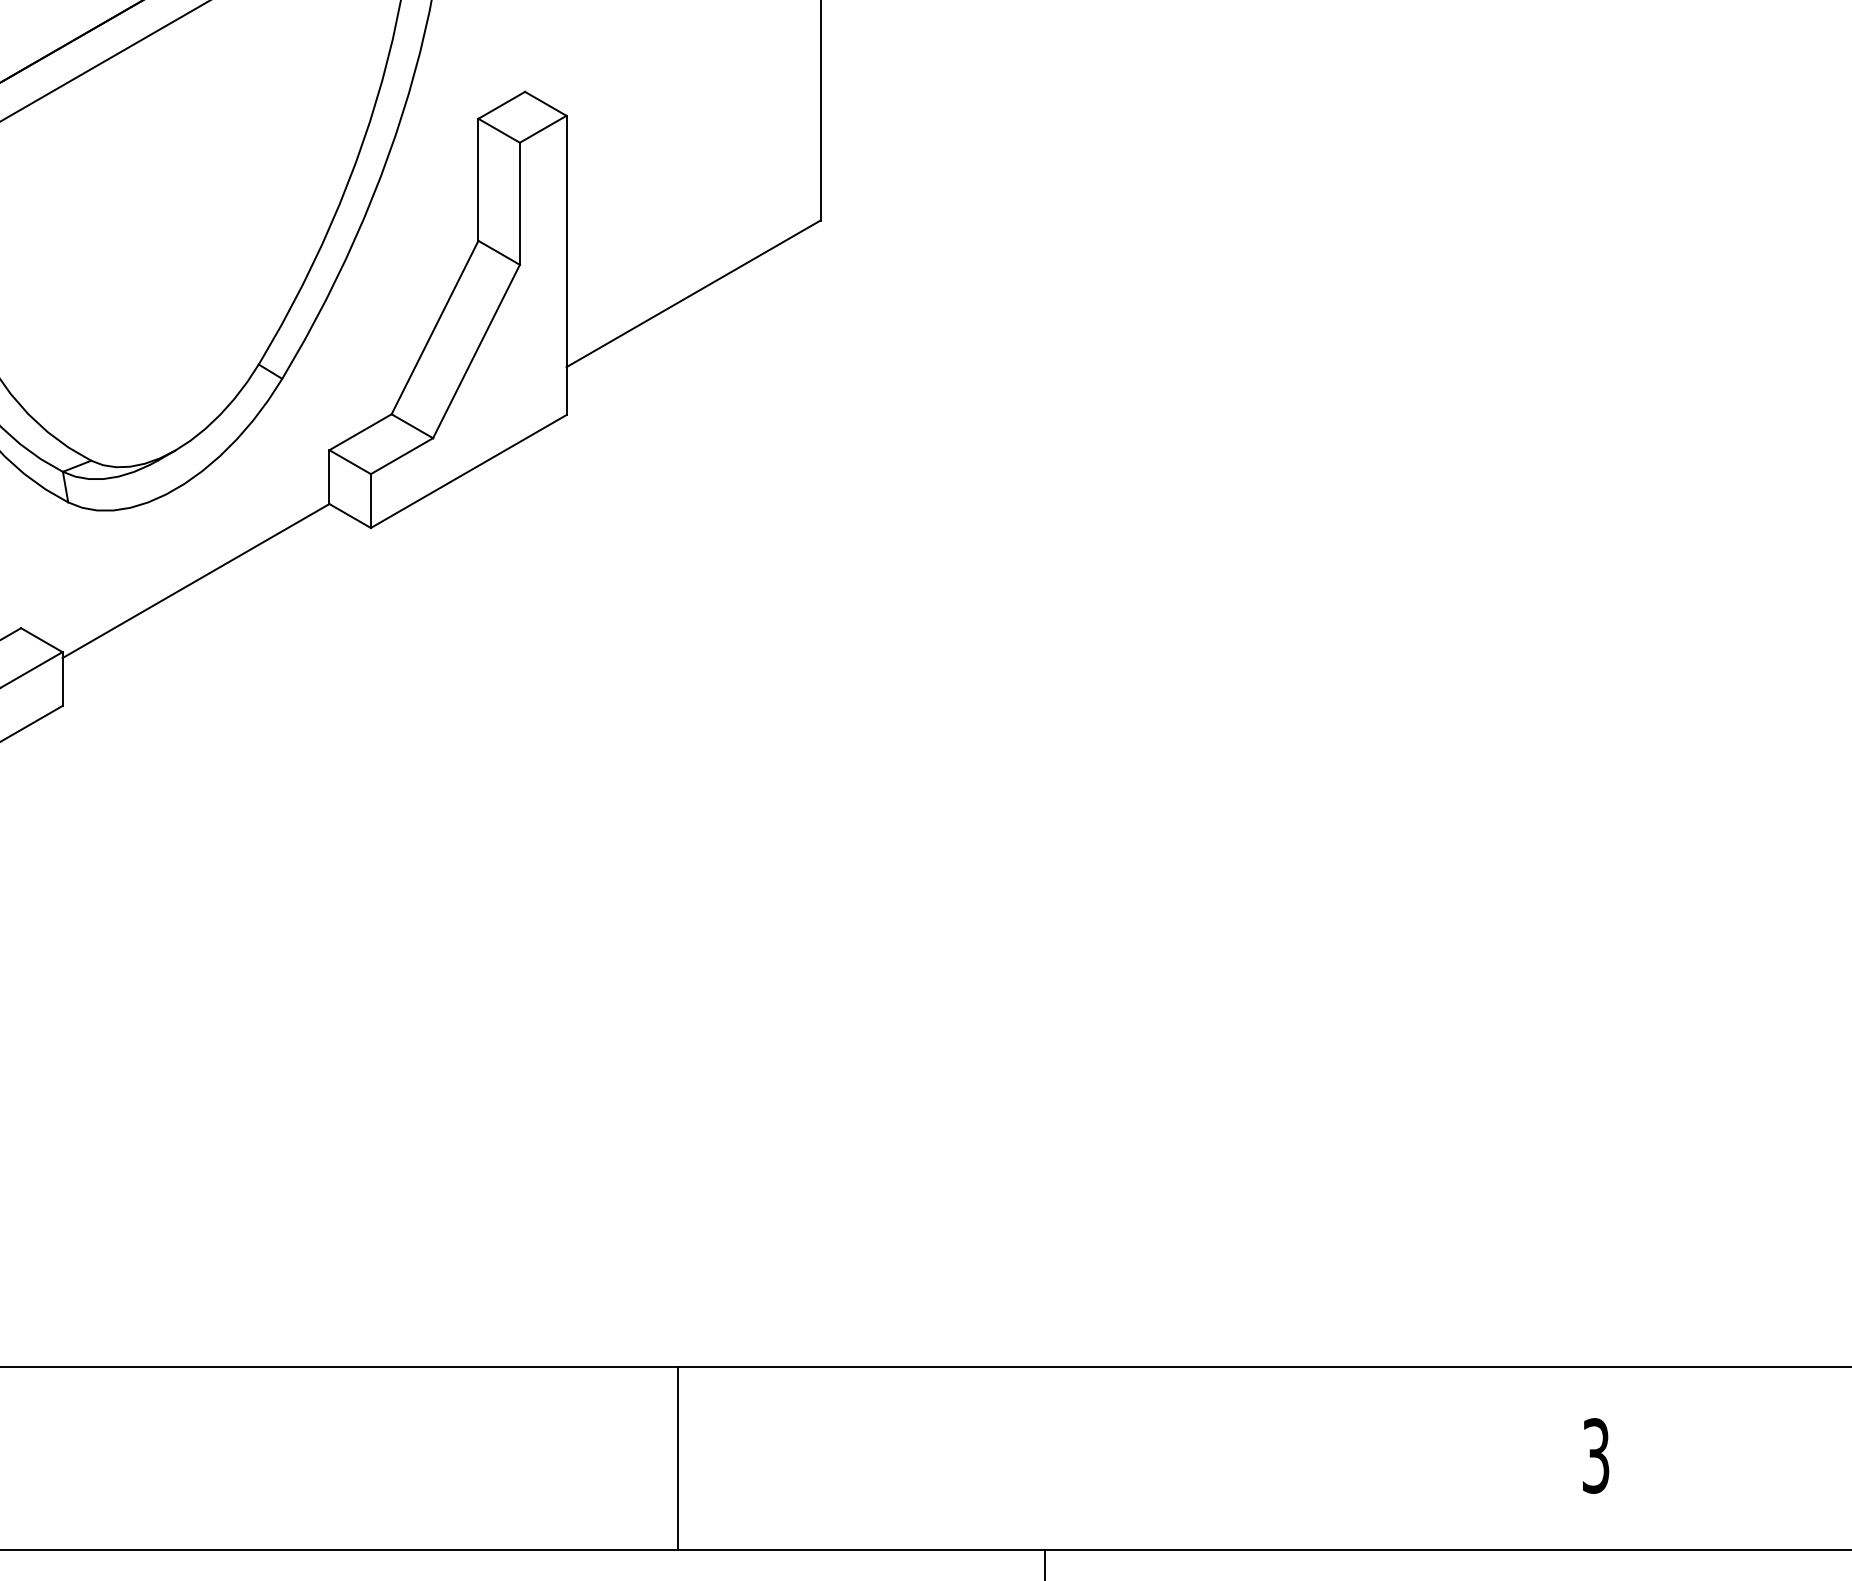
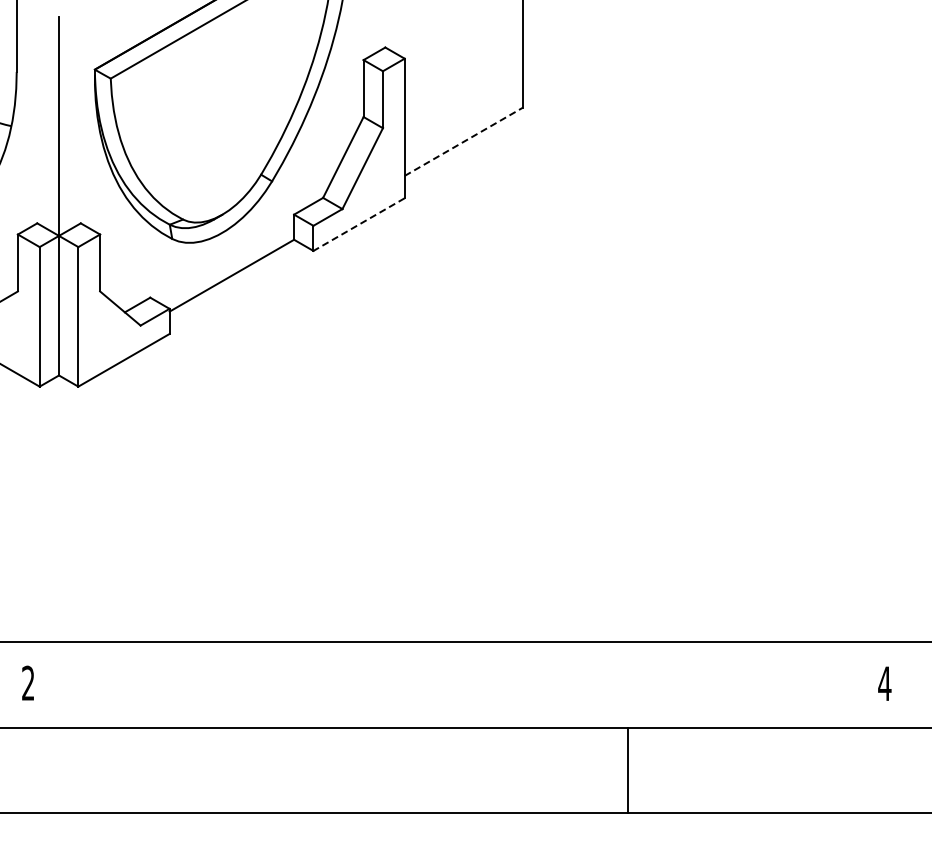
line: (694, 293) -> (464, 141), solid -> dashed
line: (469, 471) -> (359, 224), solid -> dashed
text: (1595, 1455) -> (884, 683), 3 -> 4
line: (677, 1457) -> (456, 684), removed

